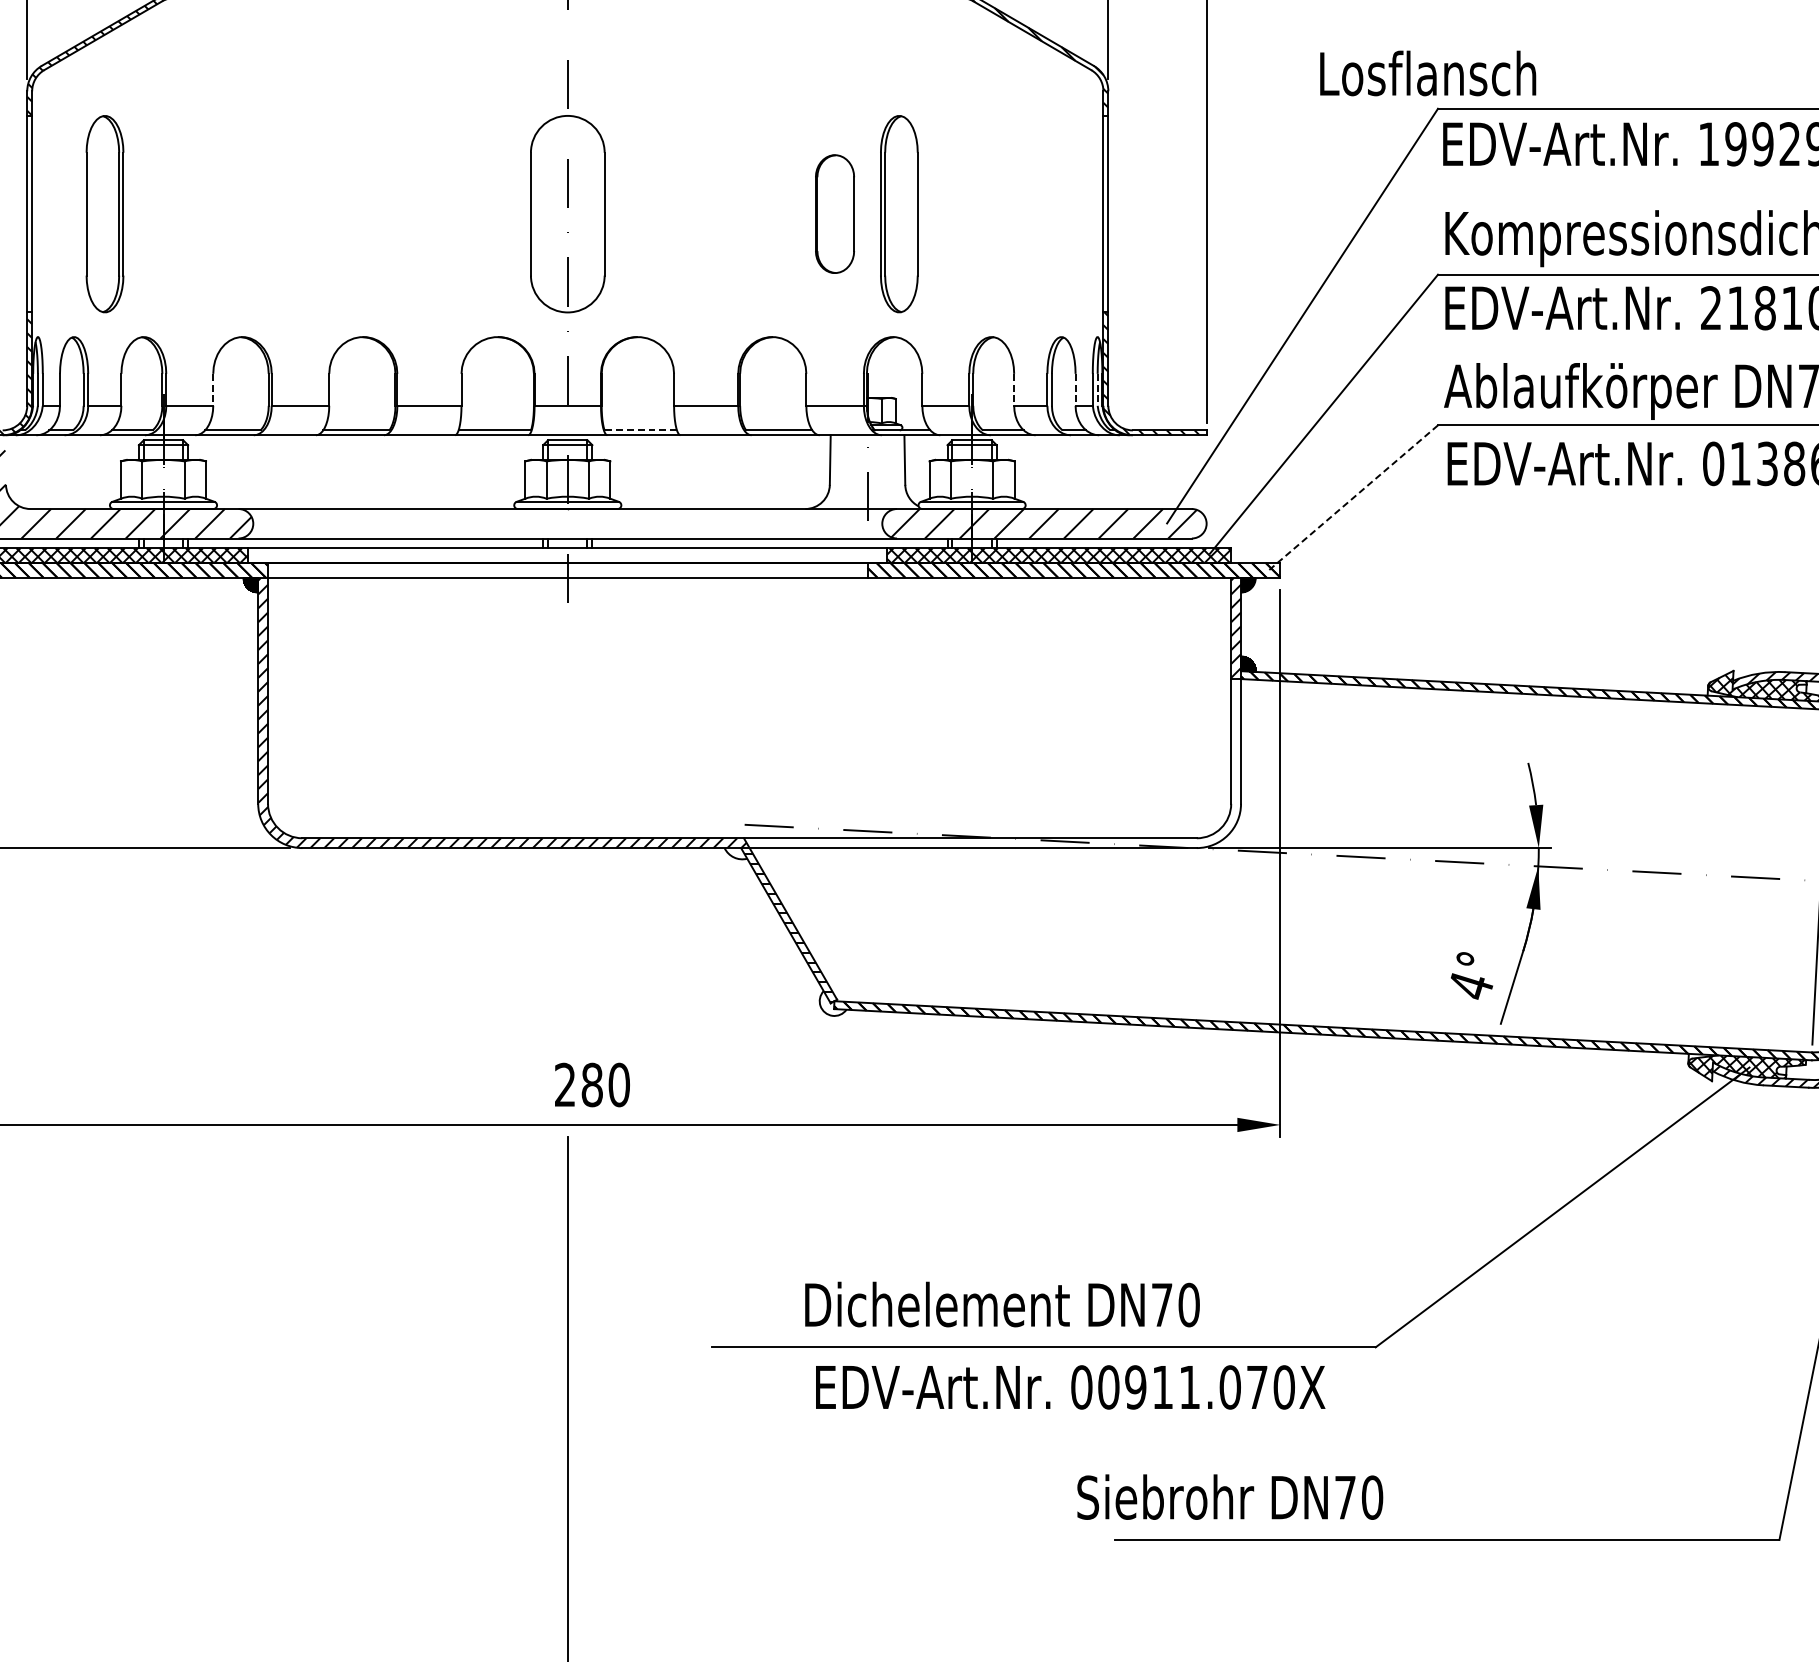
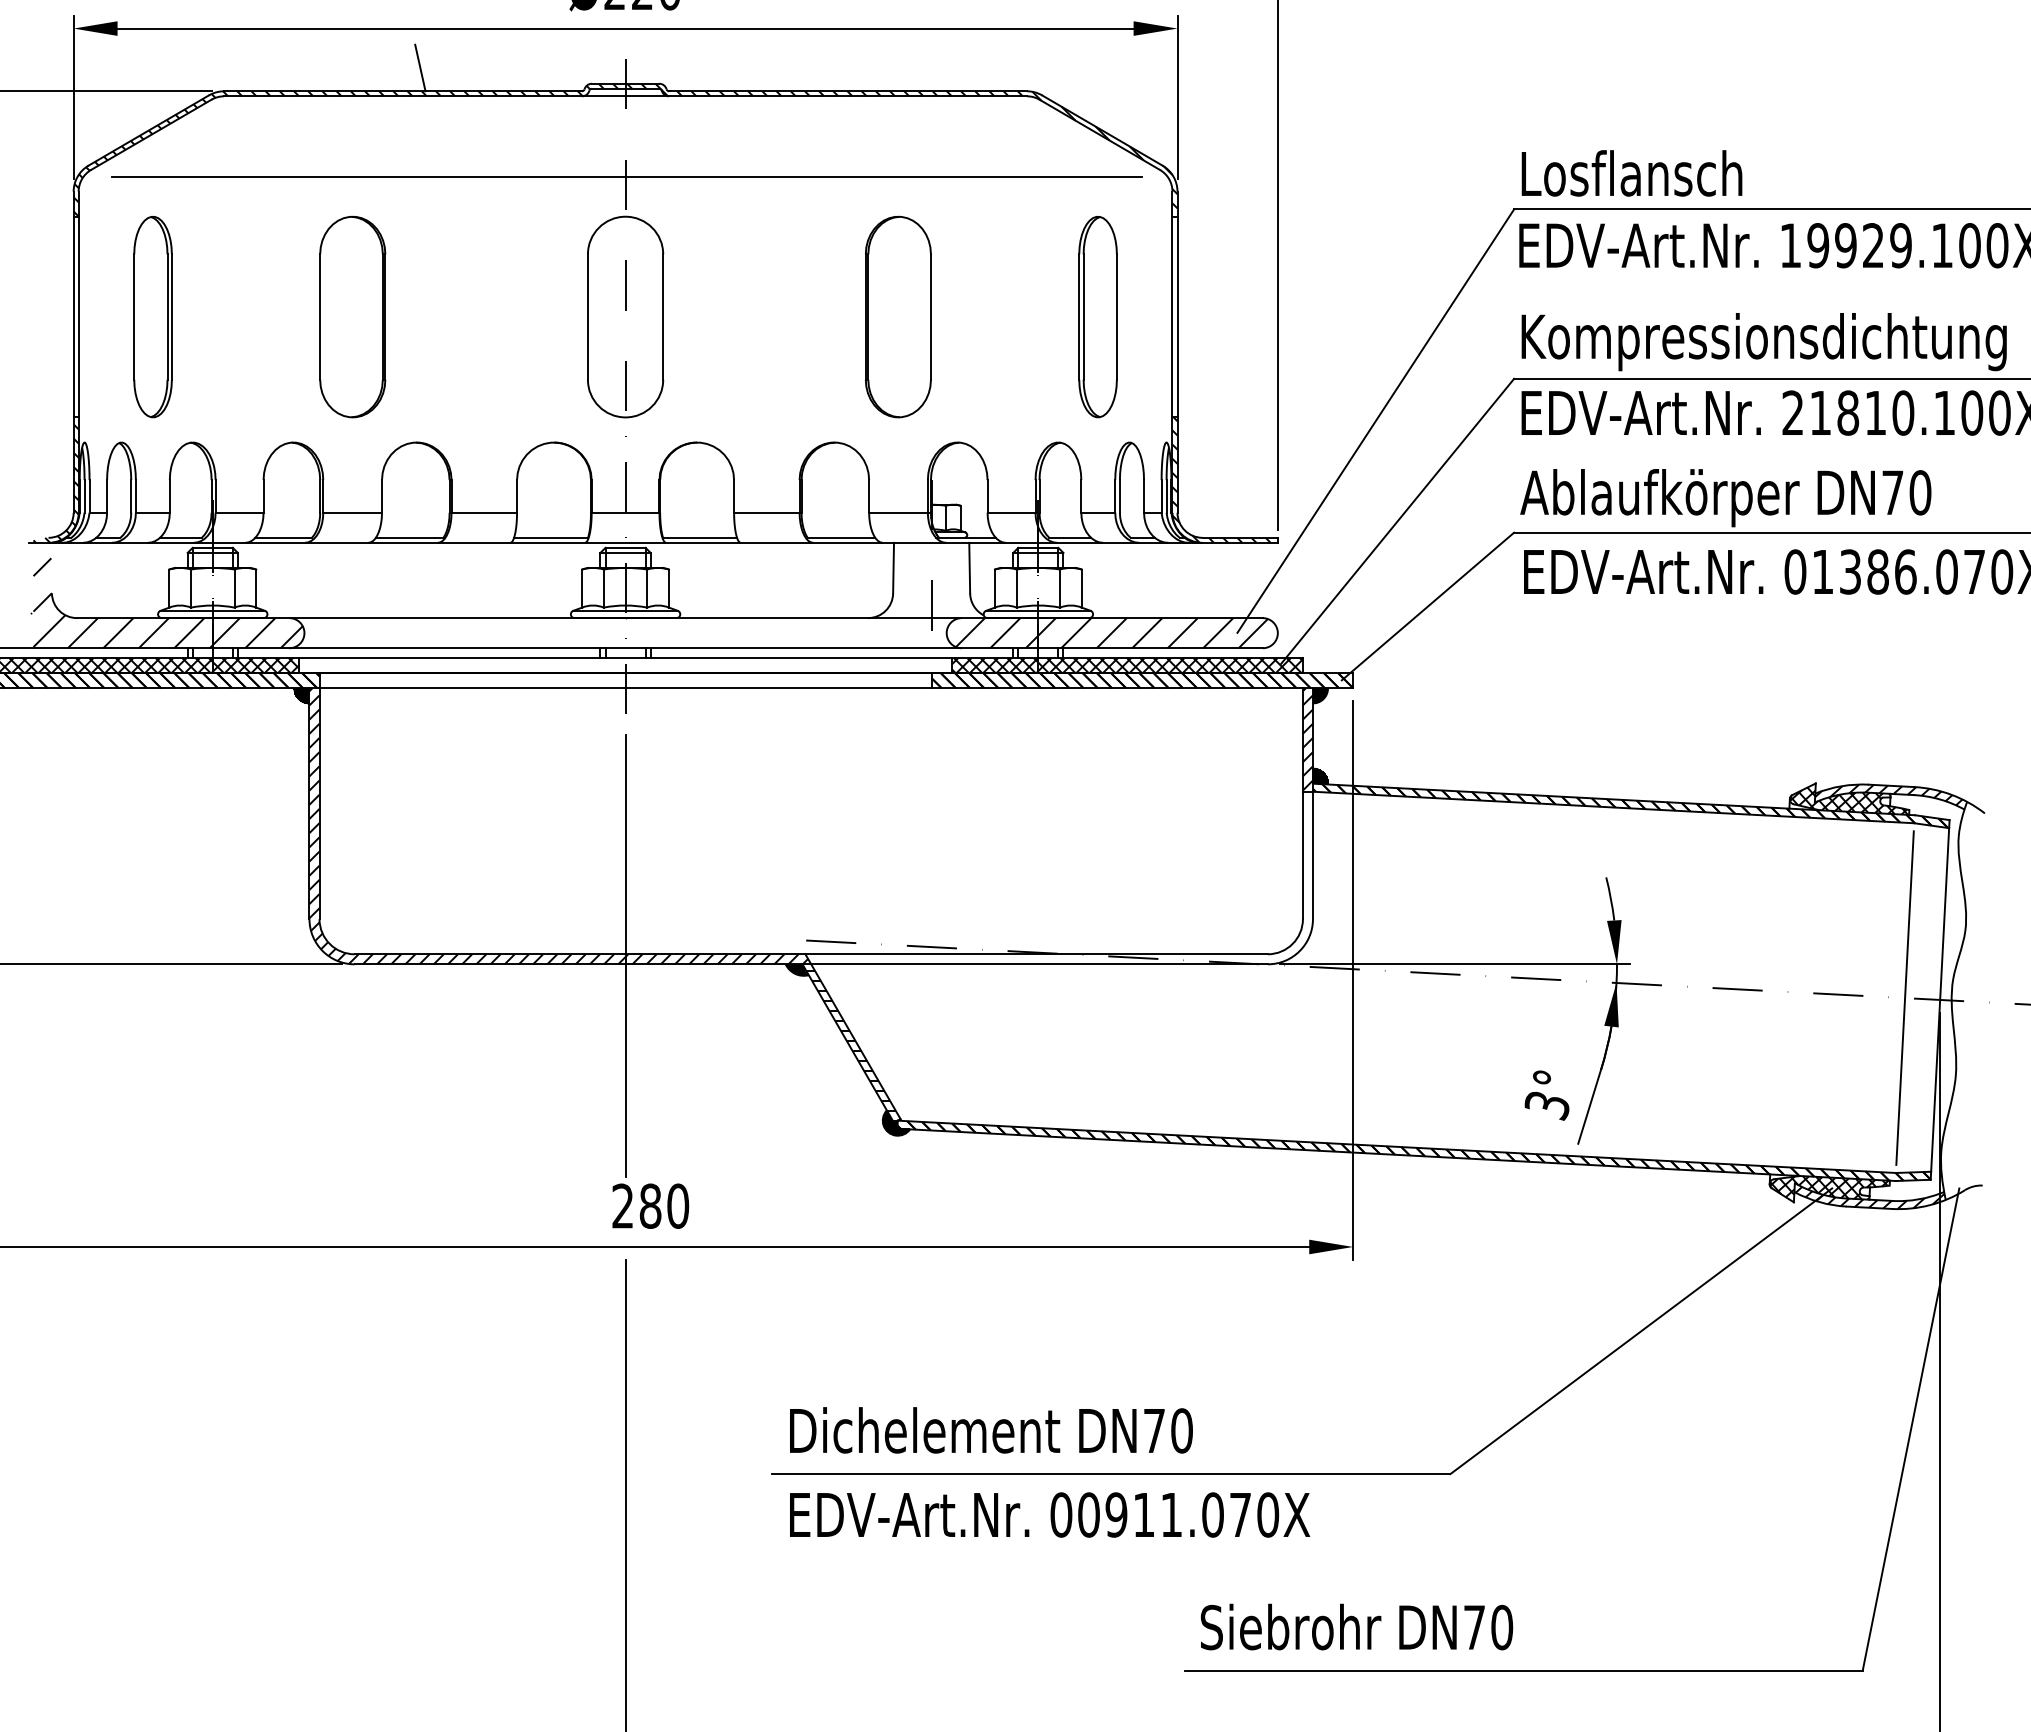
text: (1427, 73) -> (1631, 173), moved
line: (568, 76) -> (626, 176), added
part: (300, 213) -> (352, 316), added
part: (835, 213) -> (898, 316), size x1.67
part: (898, 214) -> (1097, 317), moved
line: (213, 389) -> (263, 496), dashed -> solid
line: (1014, 389) -> (1081, 496), dashed -> solid
line: (1076, 389) -> (1144, 496), dashed -> solid
line: (1097, 389) -> (1166, 496), dashed -> solid
line: (641, 430) -> (700, 537), dashed -> solid
line: (1353, 497) -> (1427, 606), dashed -> solid
line: (567, 839) -> (625, 955), added
hatch: (735, 853) -> (796, 969), added
text: (1470, 986) -> (1547, 1105), 4° -> 3°
hatch: (833, 1003) -> (896, 1122), added
text: (1002, 1304) -> (991, 1430), moved
text: (1071, 1386) -> (1050, 1514), moved
text: (1229, 1496) -> (1356, 1626), moved

